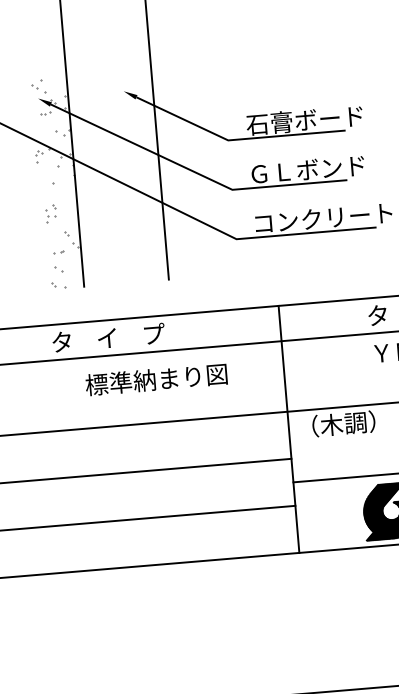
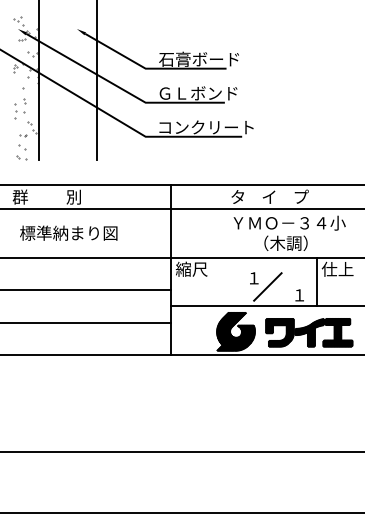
part: (51, 213) -> (20, 108), size x1.67
text: (107, 337) -> (51, 196), タ    イ    プ -> 群          別
text: (155, 378) -> (68, 232), moved
text: (335, 423) -> (202, 268), （木調） -> 縮尺

